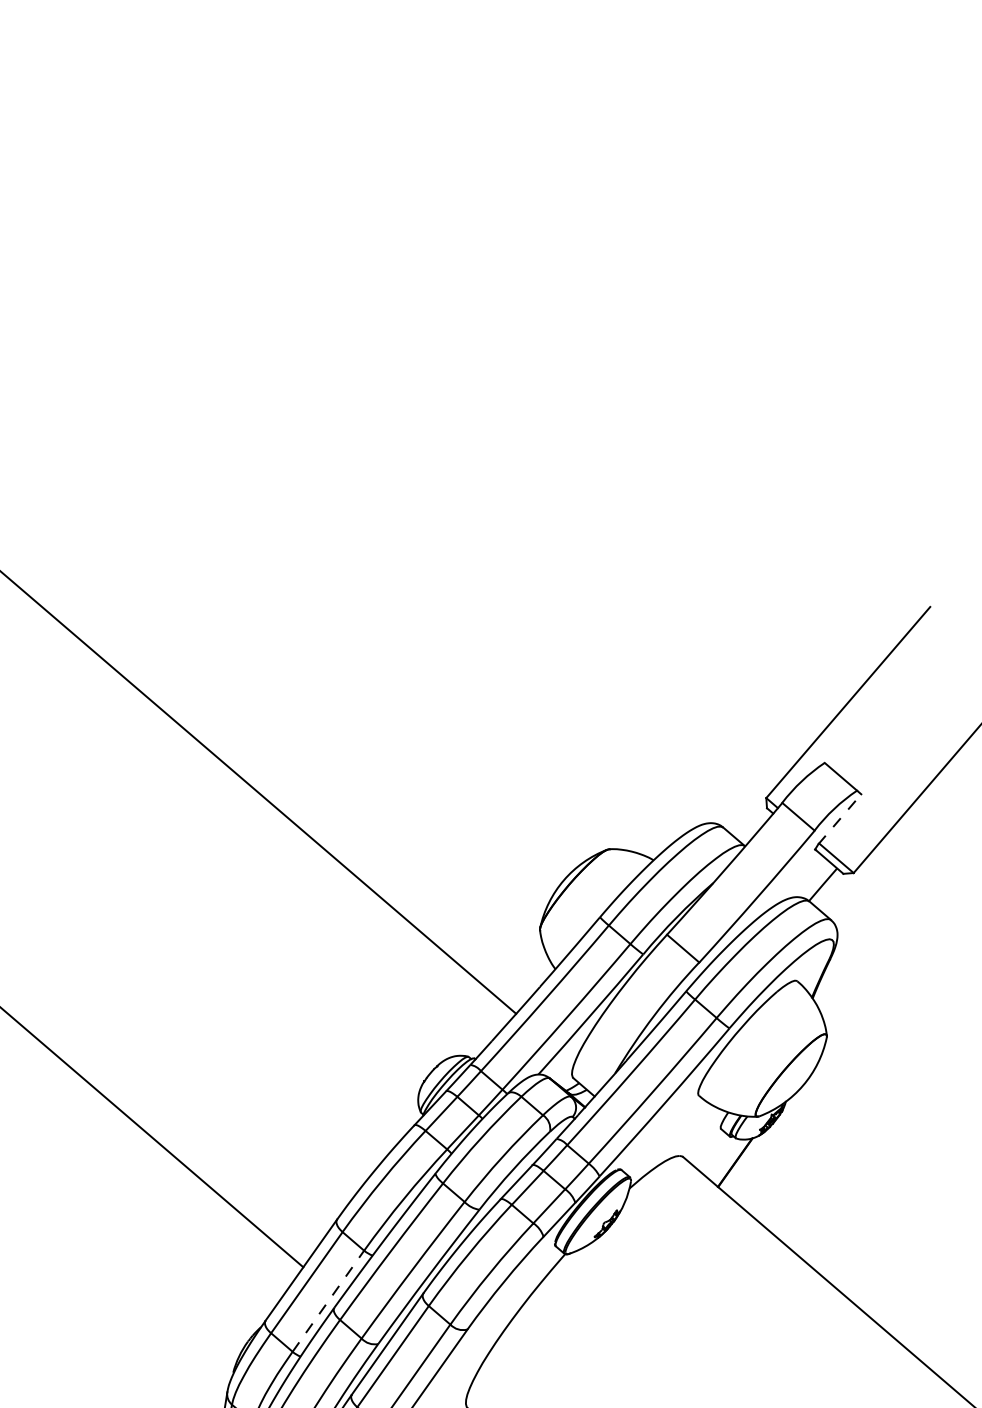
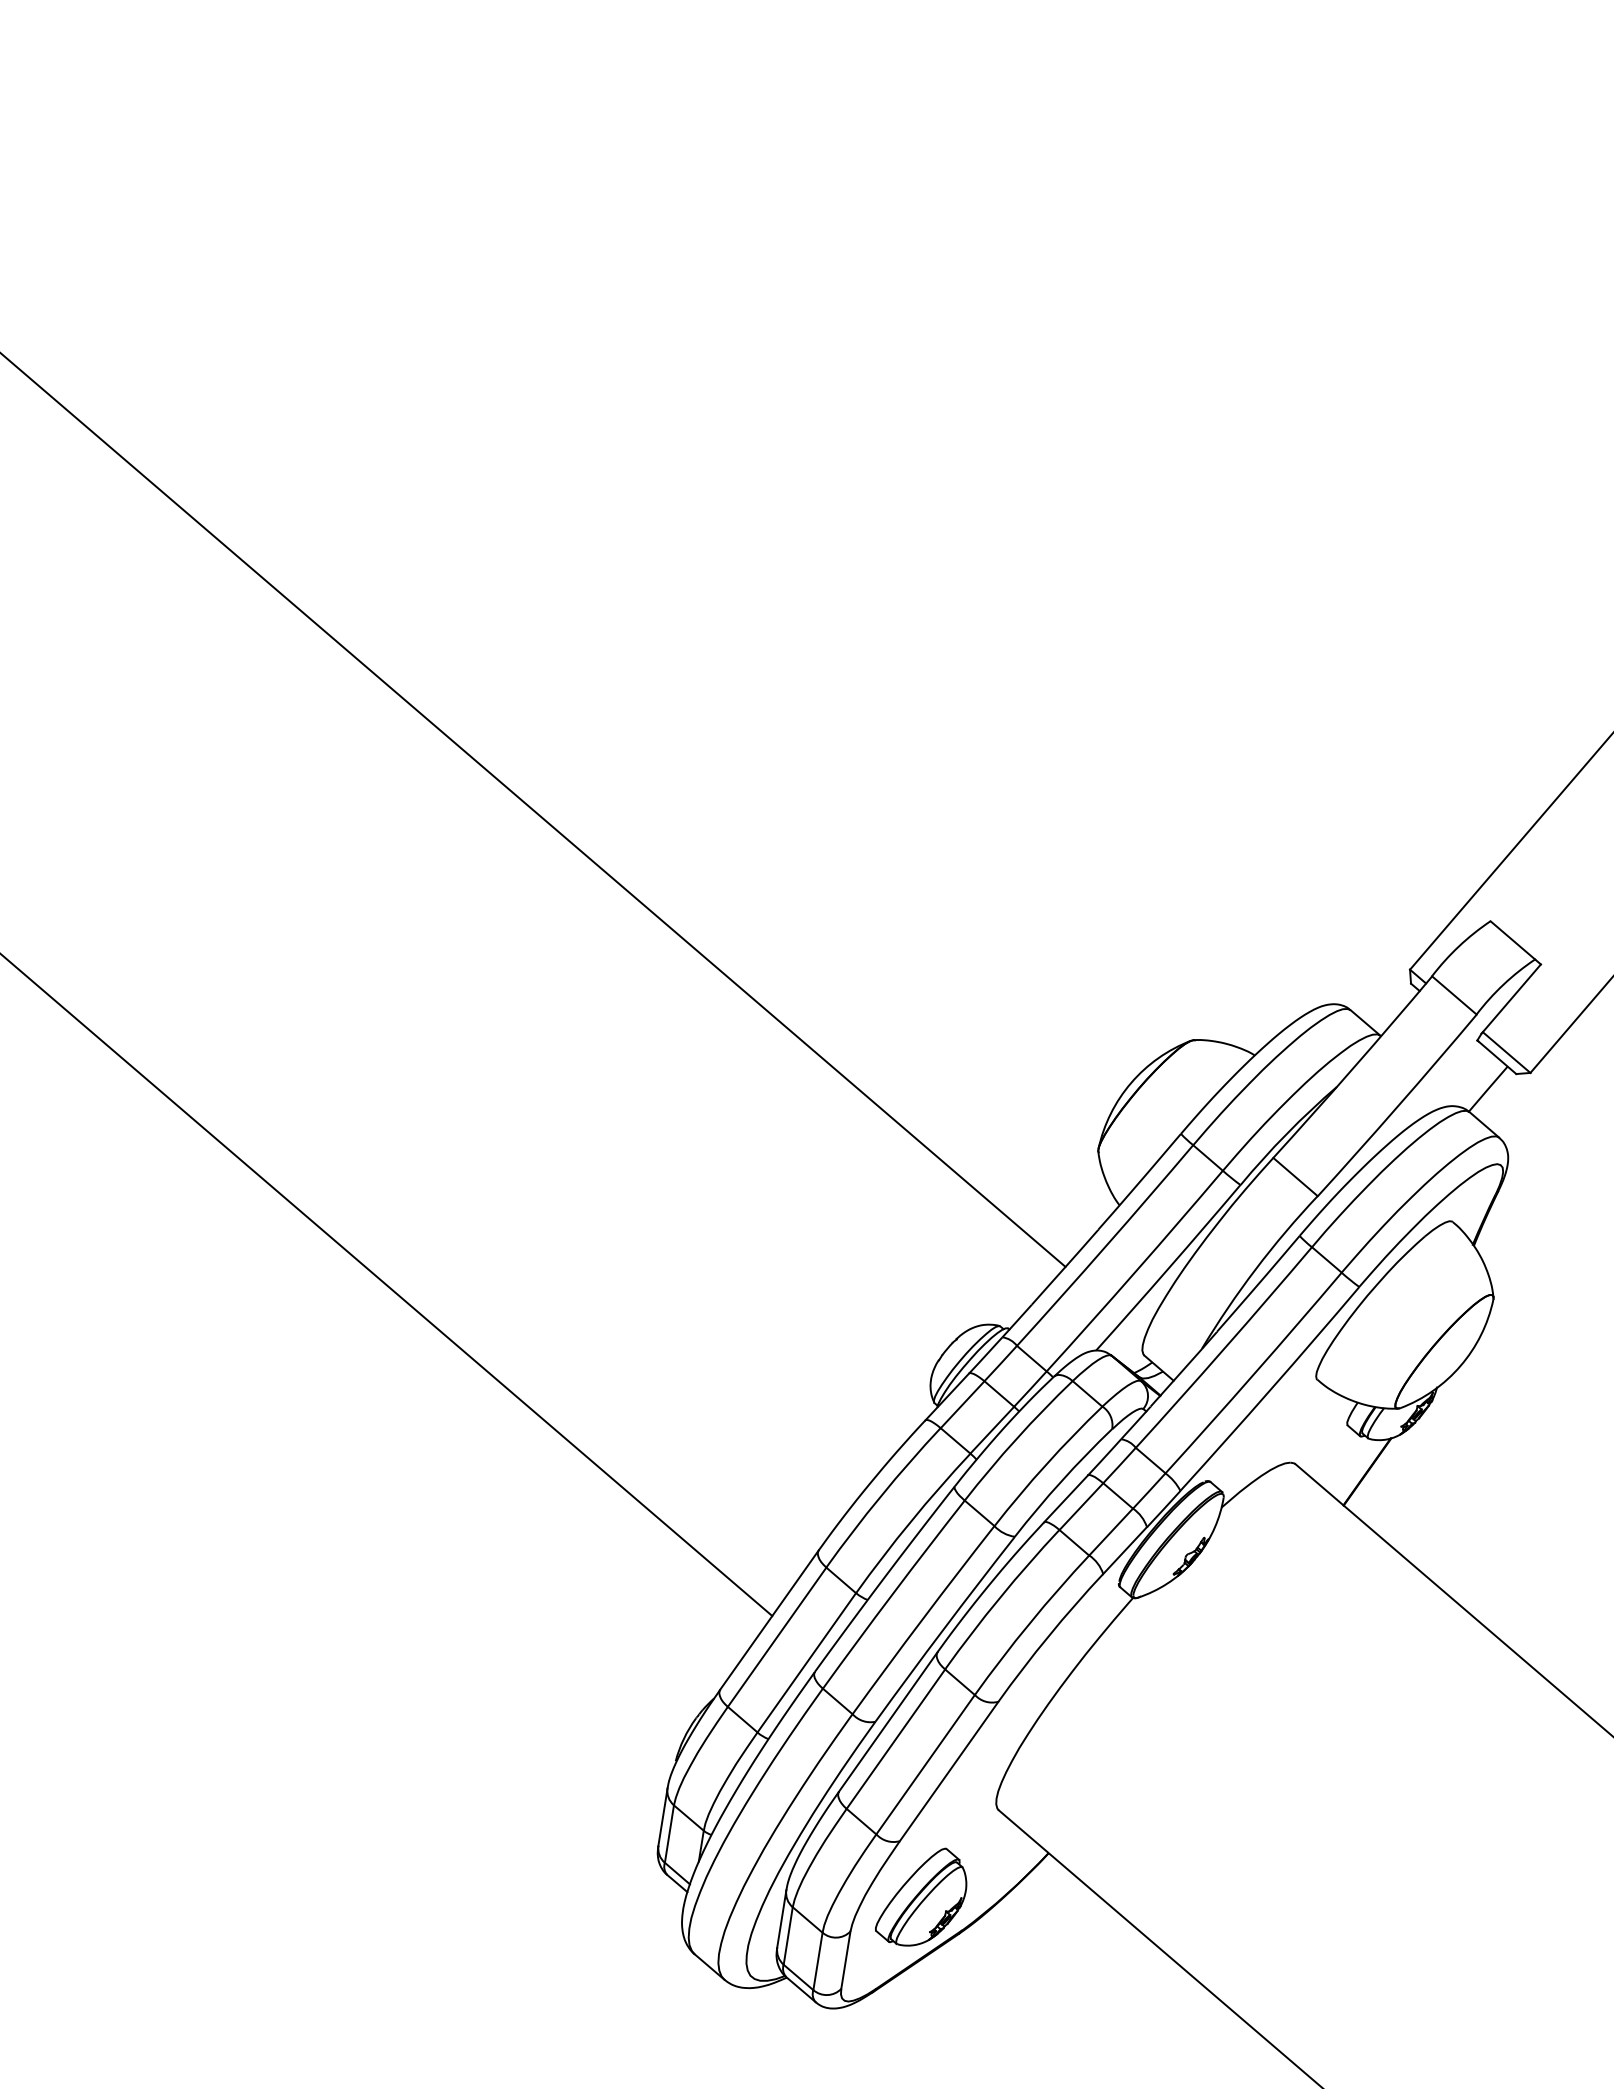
line: (839, 819) -> (1511, 999), dashed -> solid
line: (328, 1301) -> (807, 1662), dashed -> solid

